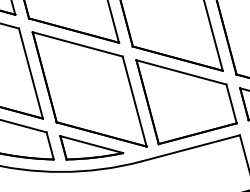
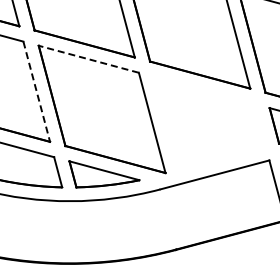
line: (77, 44) -> (88, 59), solid -> dashed
line: (30, 73) -> (36, 91), solid -> dashed
part: (186, 102) -> (209, 123), removed

